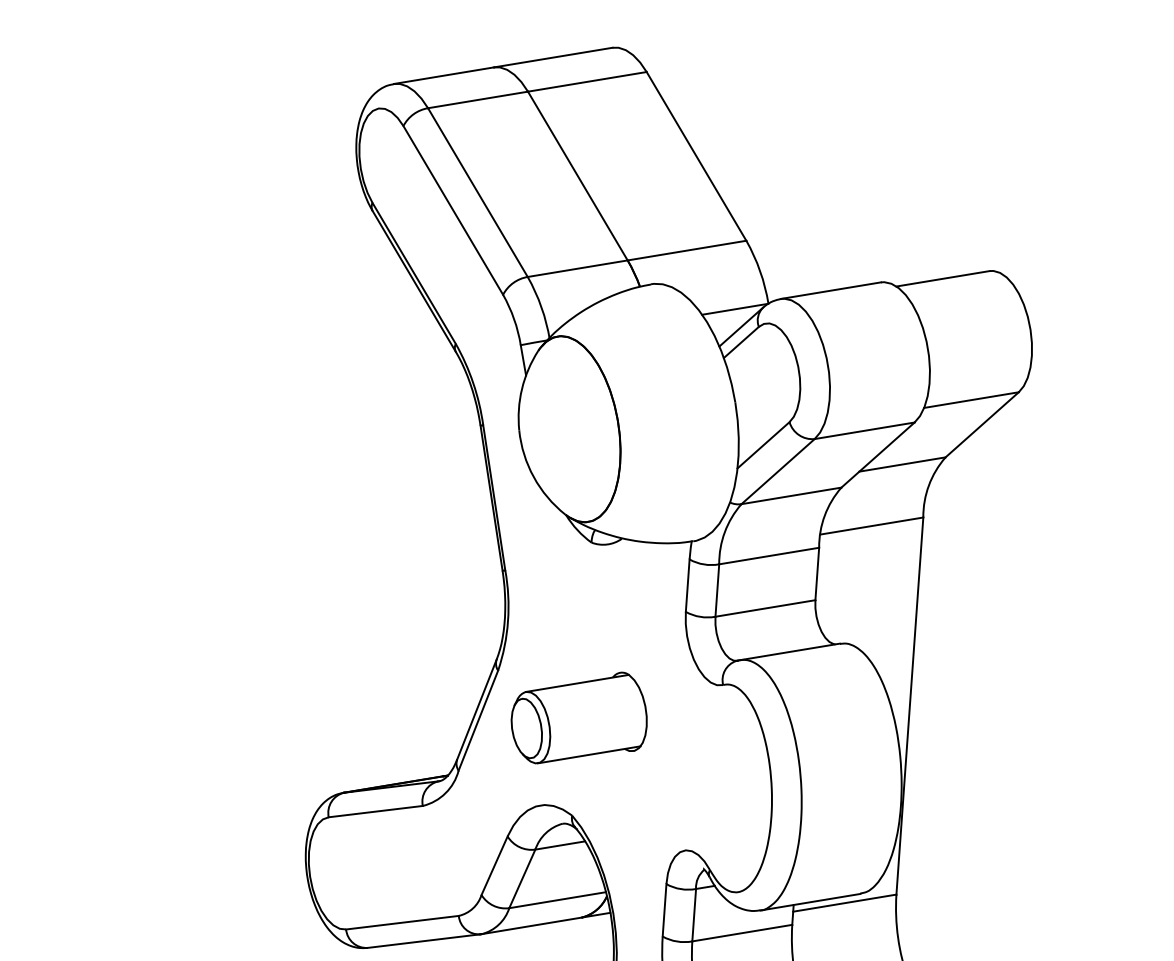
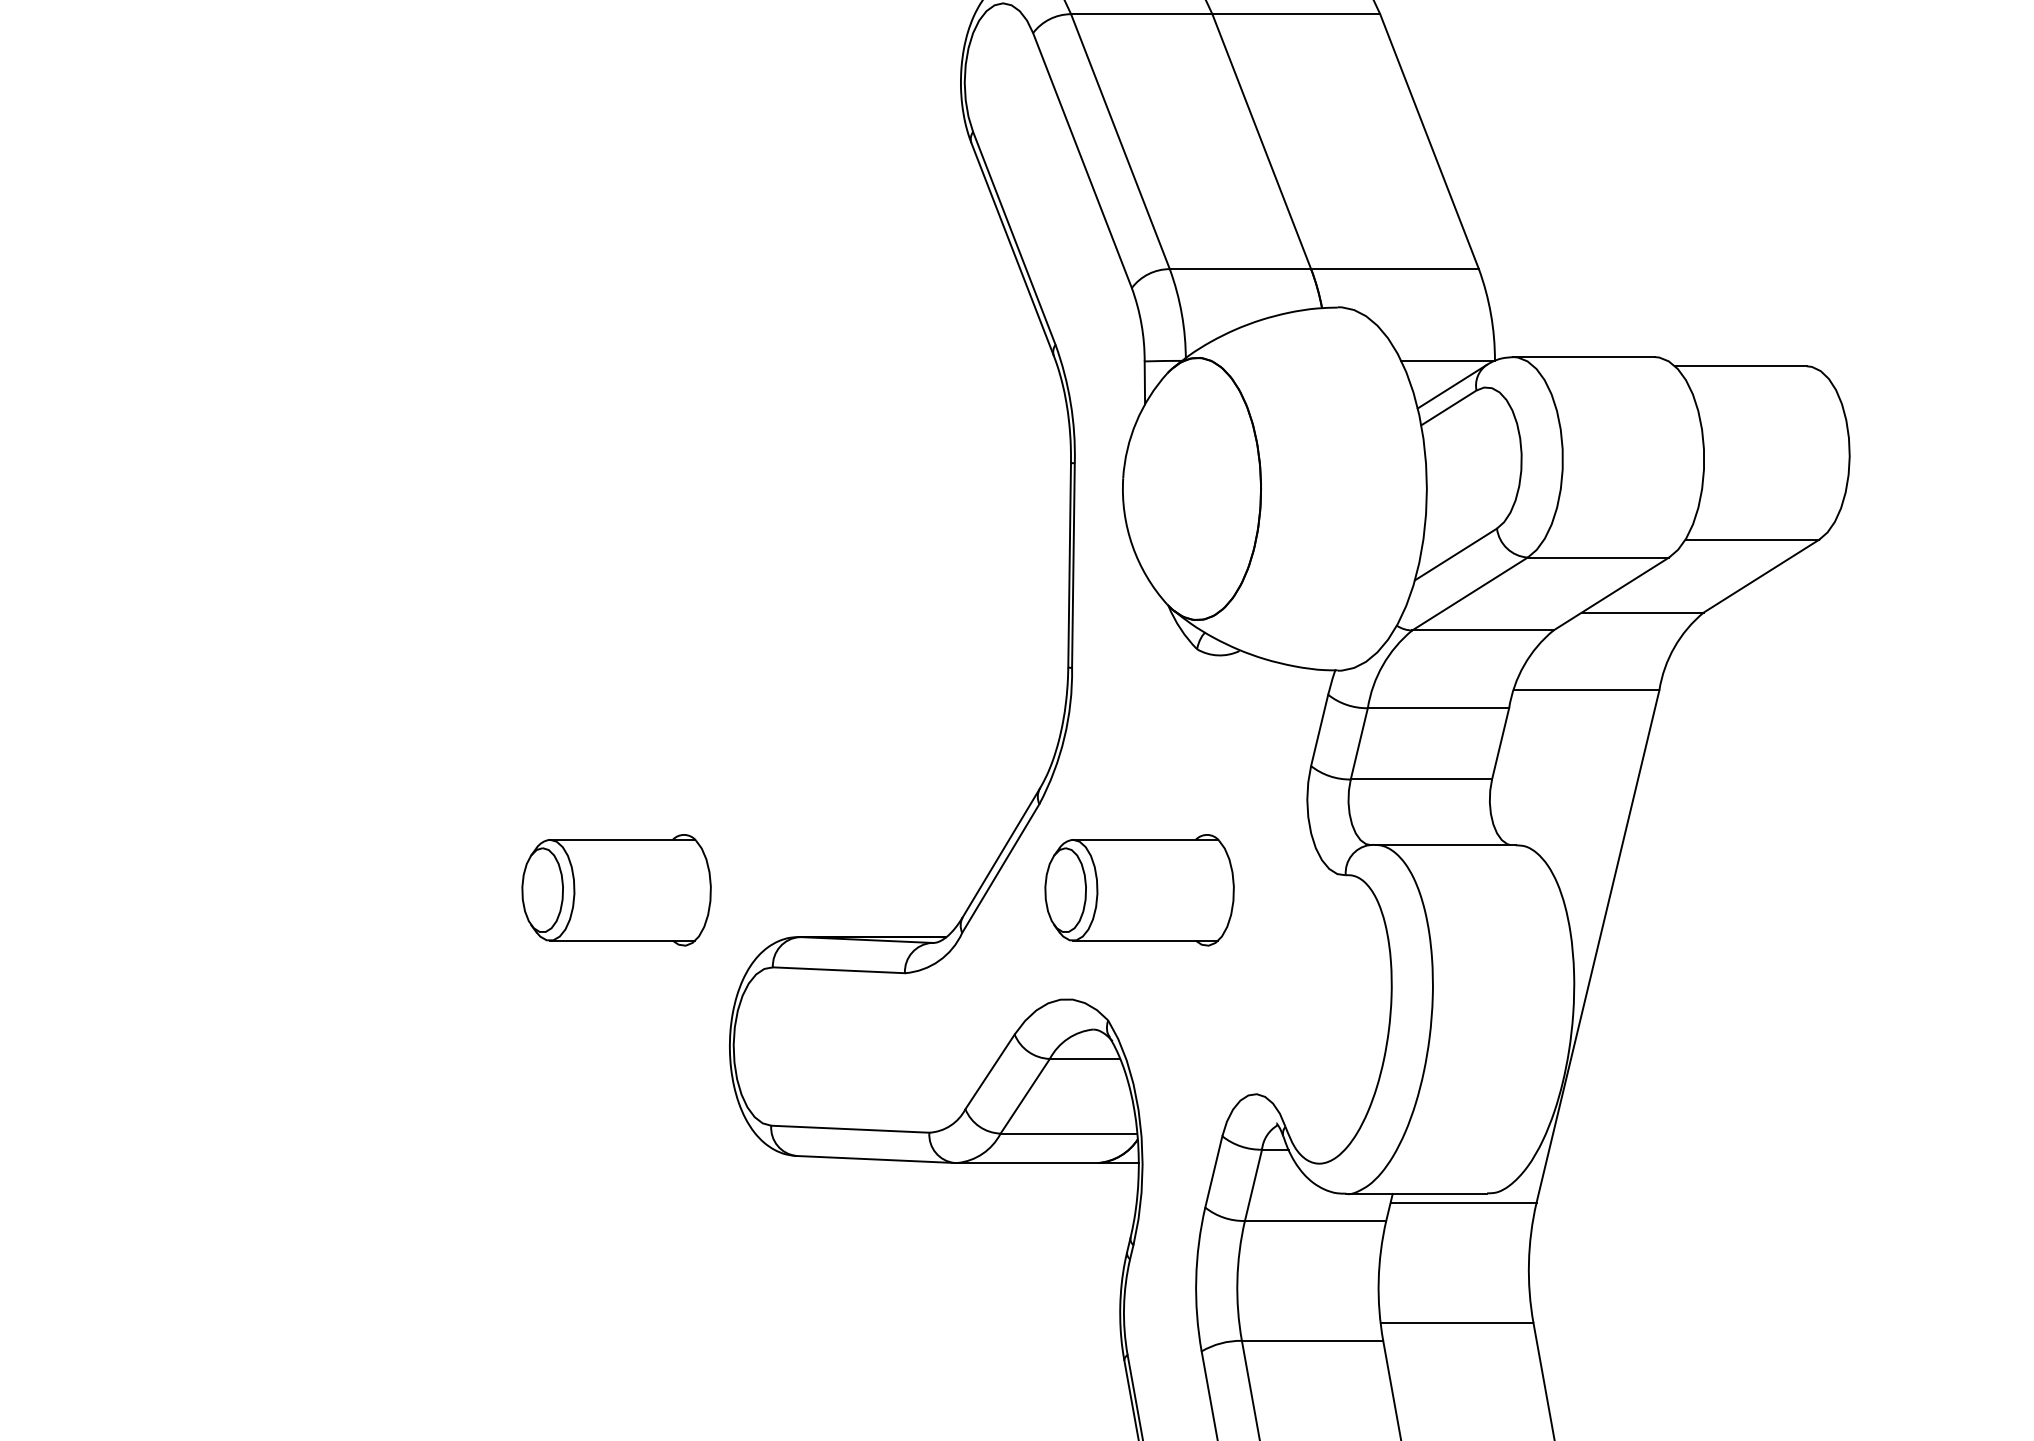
part: (209, 781) -> (616, 890), added

